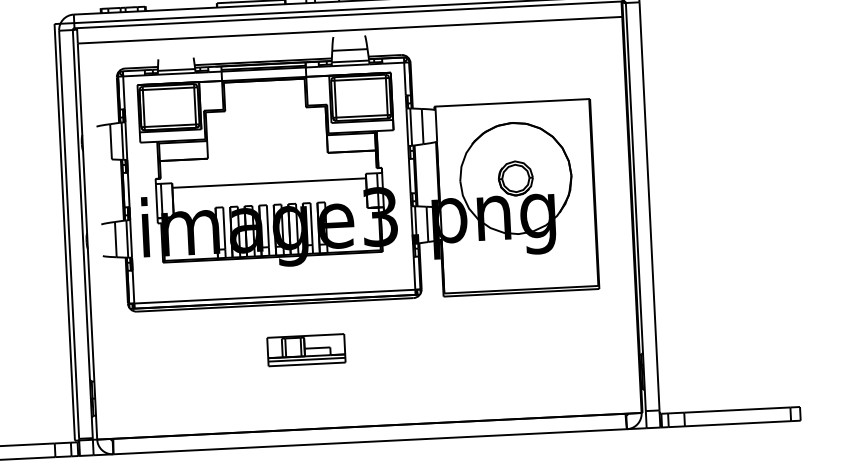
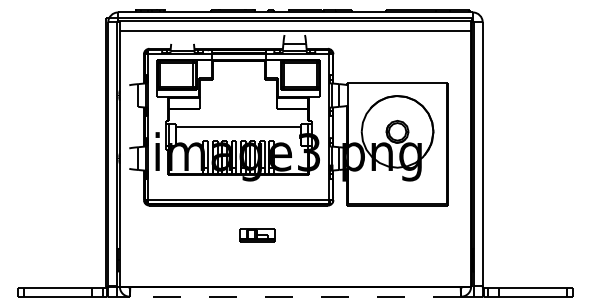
part: (306, 349) -> (257, 235), size x0.7
line: (370, 441) -> (295, 296), solid -> dashed

